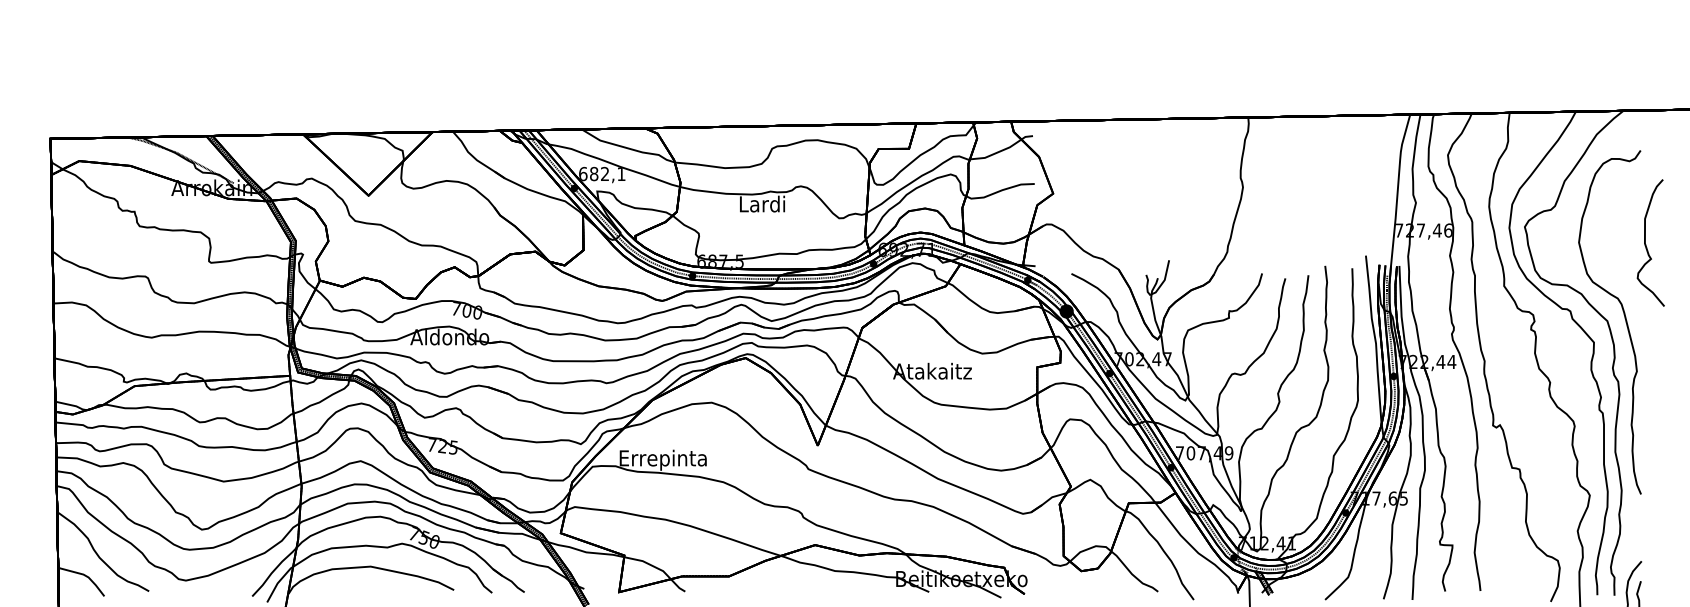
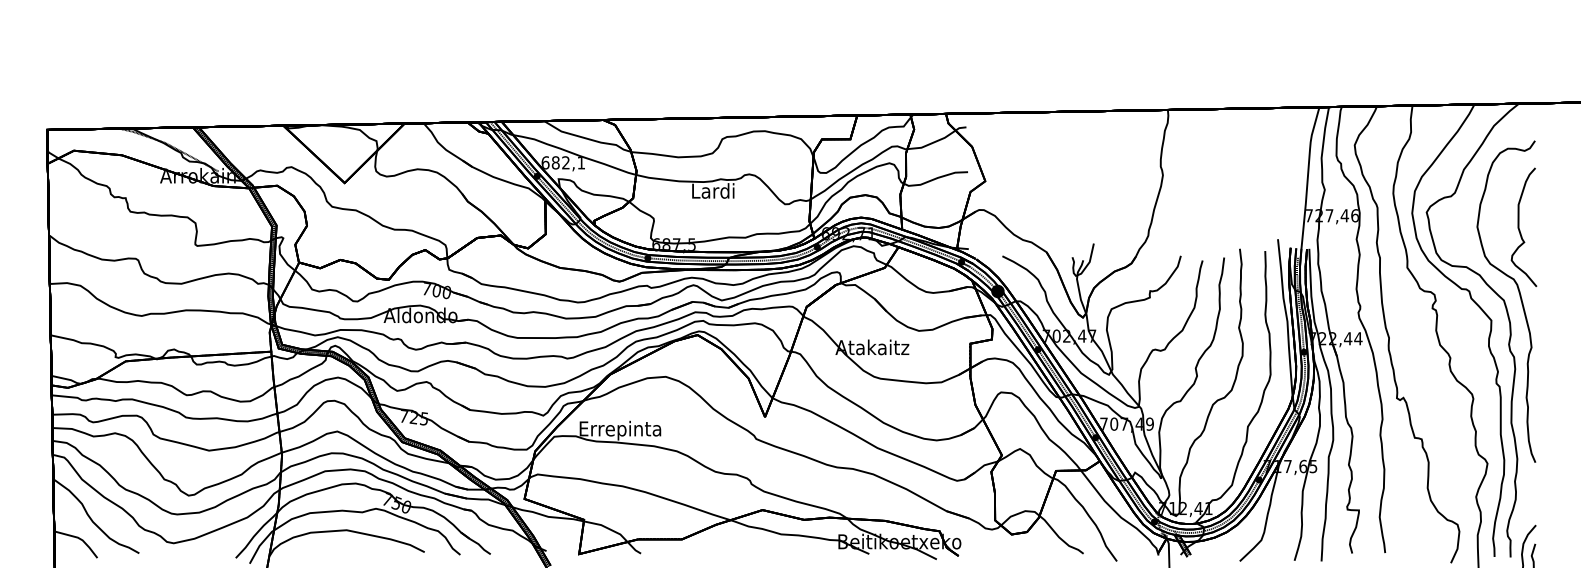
curve: (1646, 244) -> (1519, 228), moved

